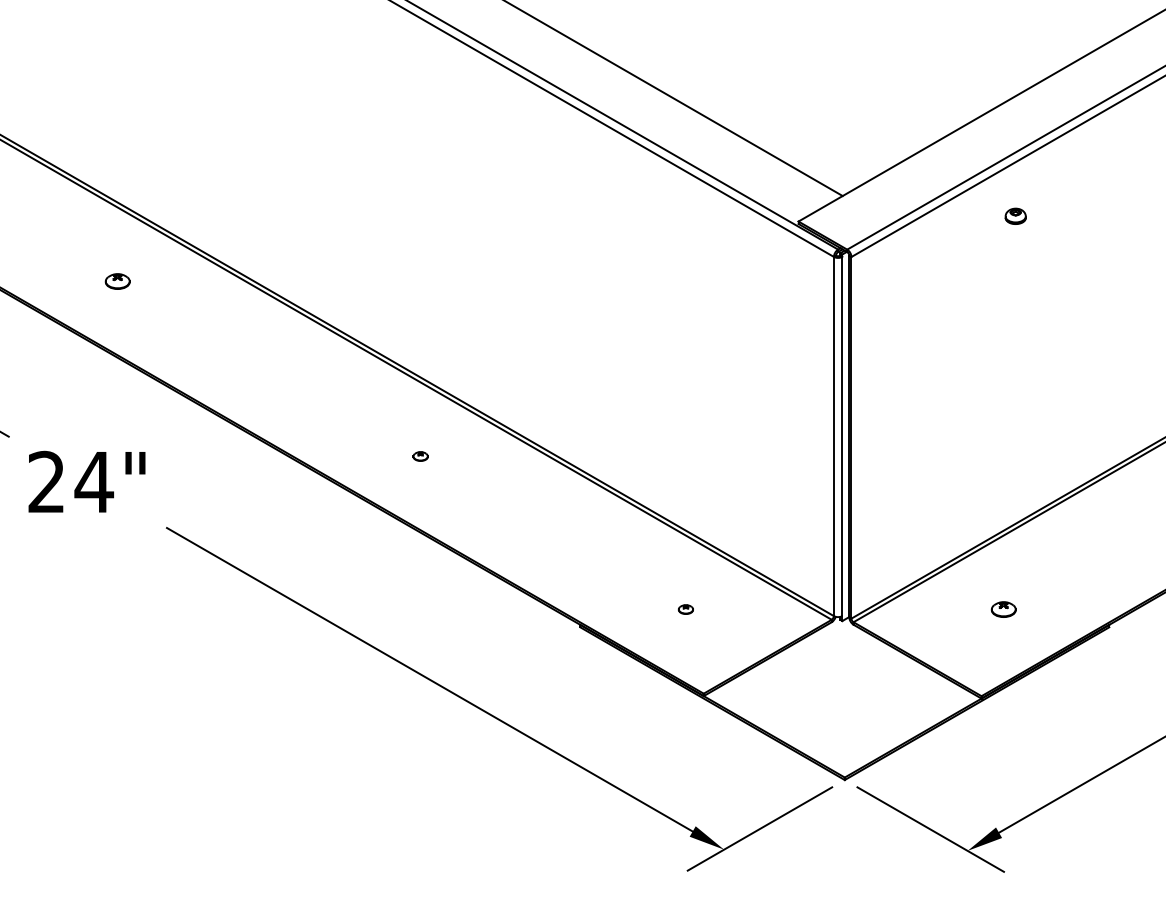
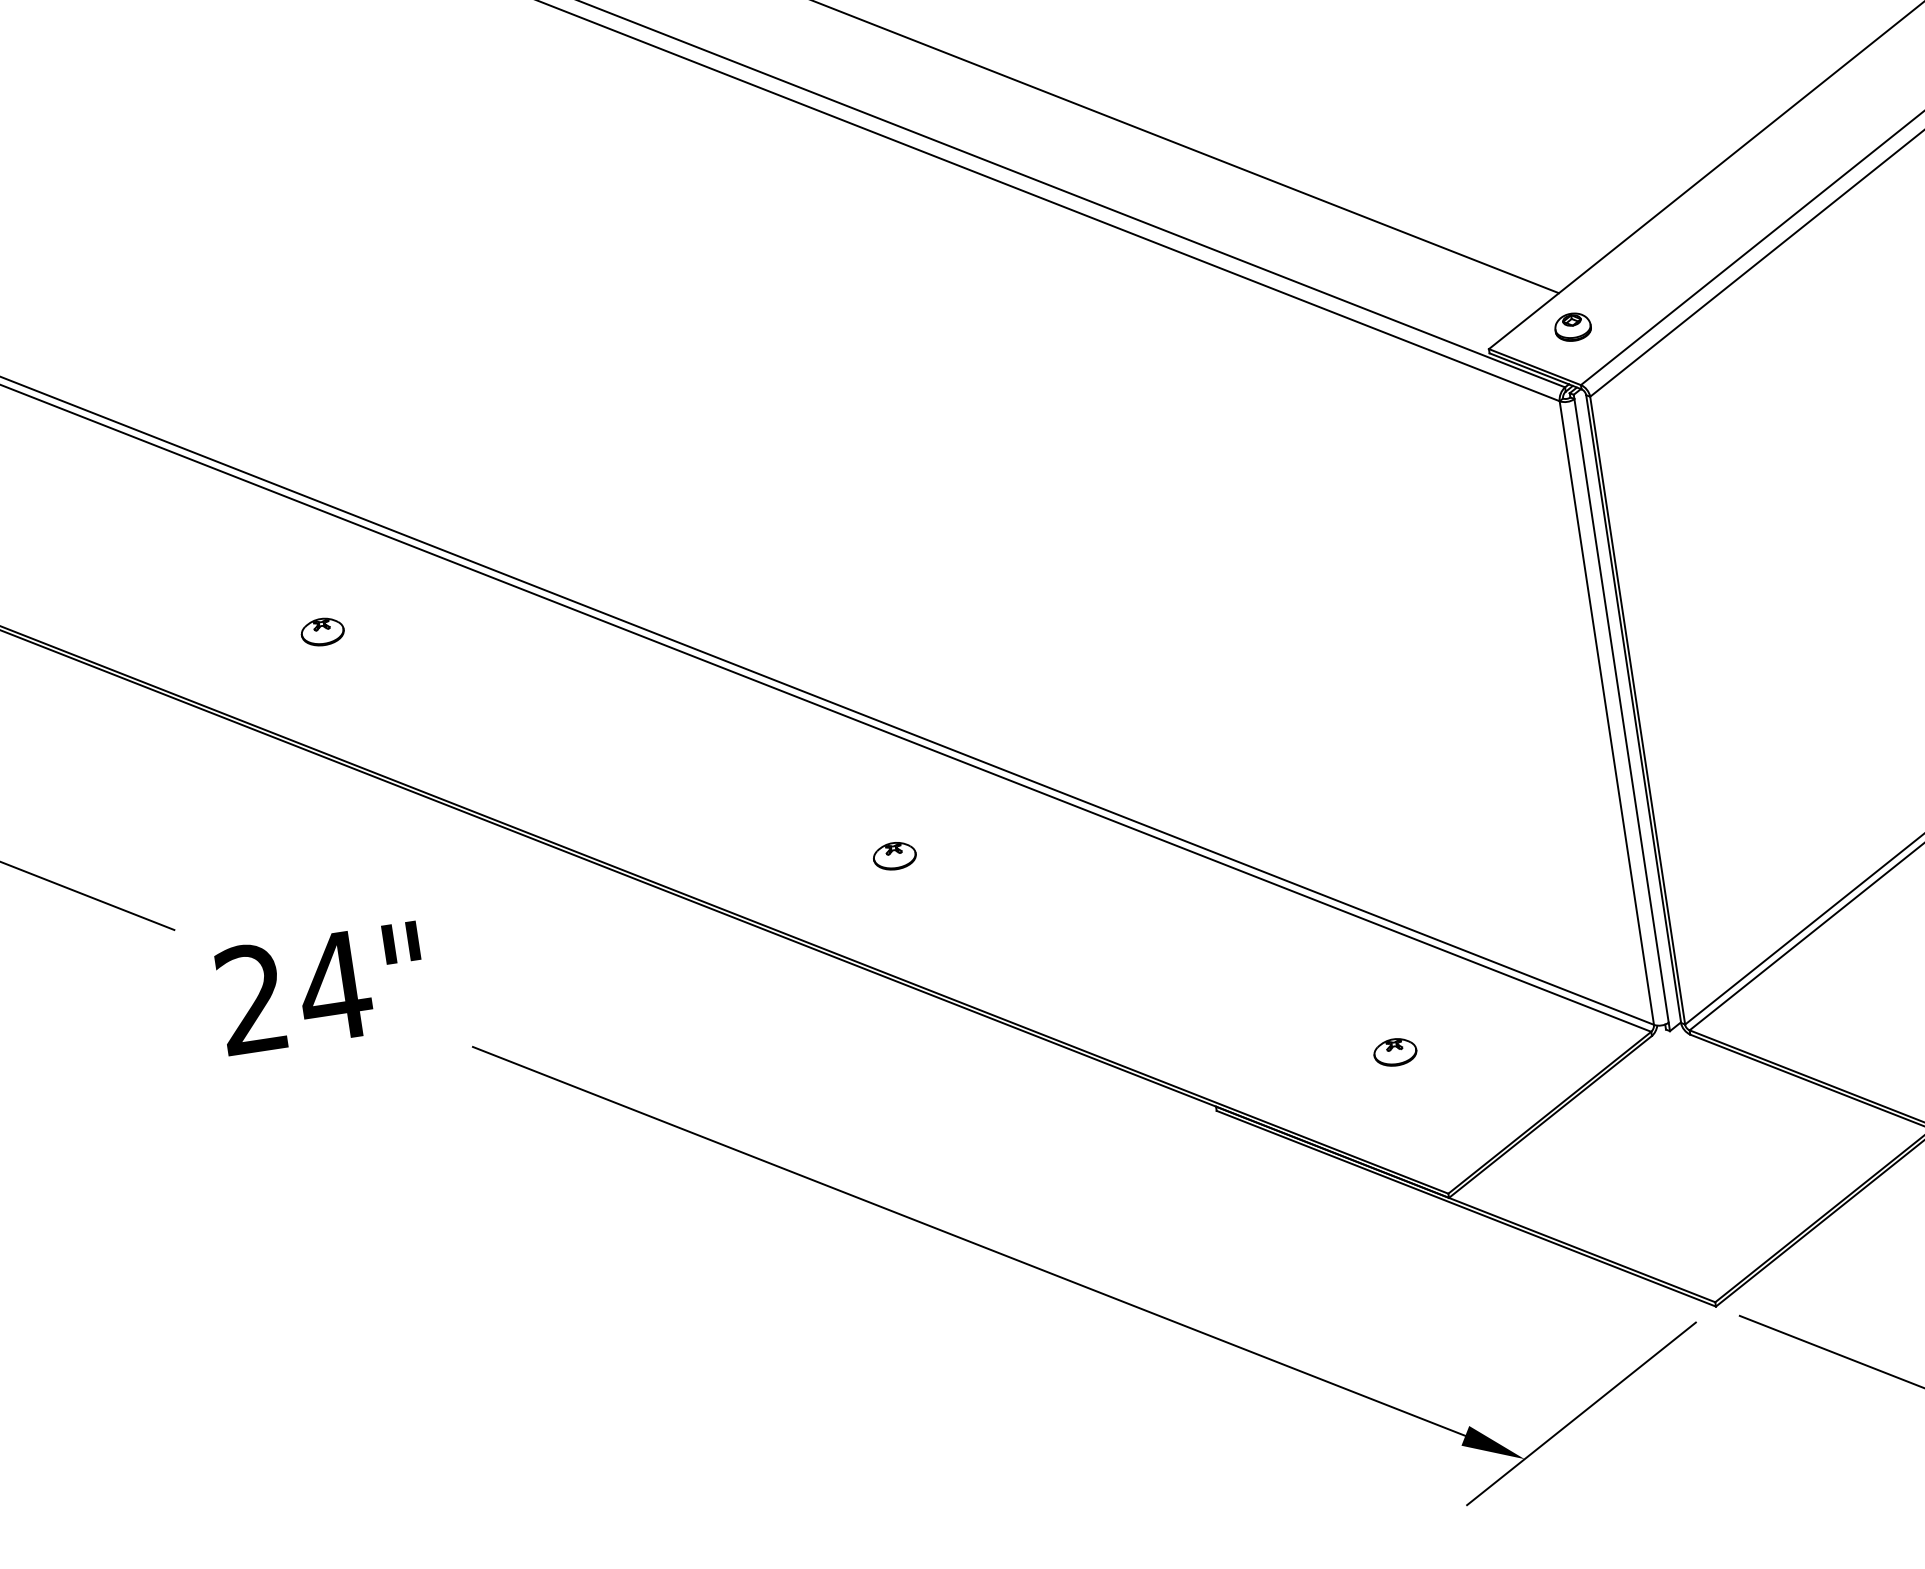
part: (1015, 215) -> (1572, 325), moved
part: (420, 456) -> (894, 856), size x1.67
part: (685, 609) -> (1394, 1052), size x1.67

